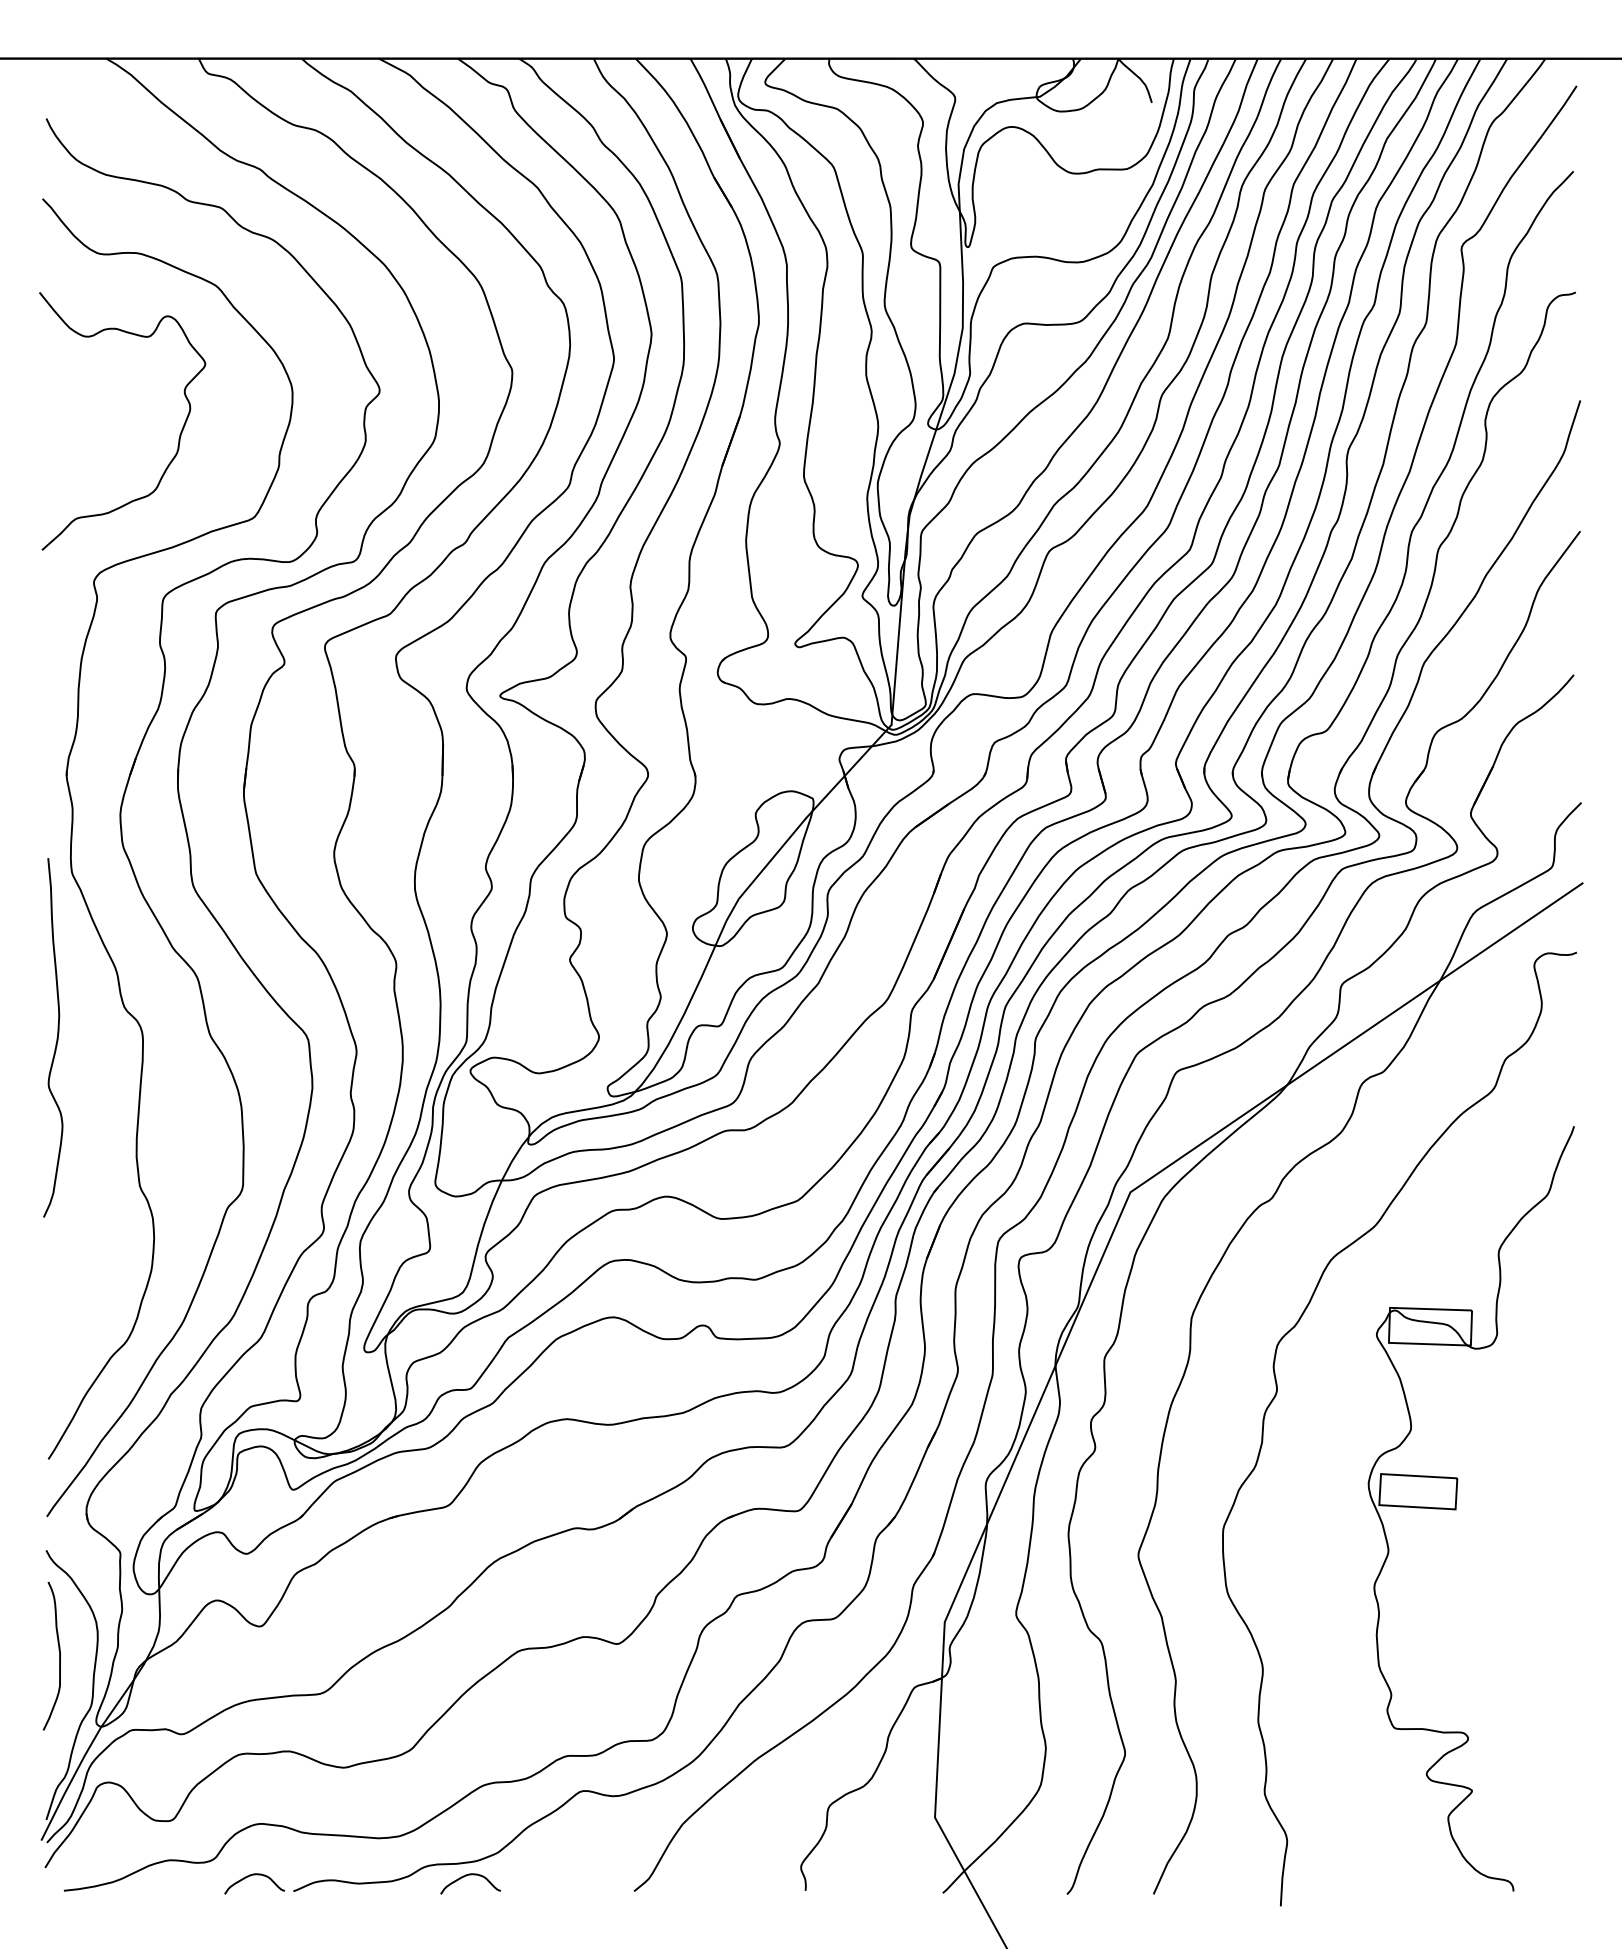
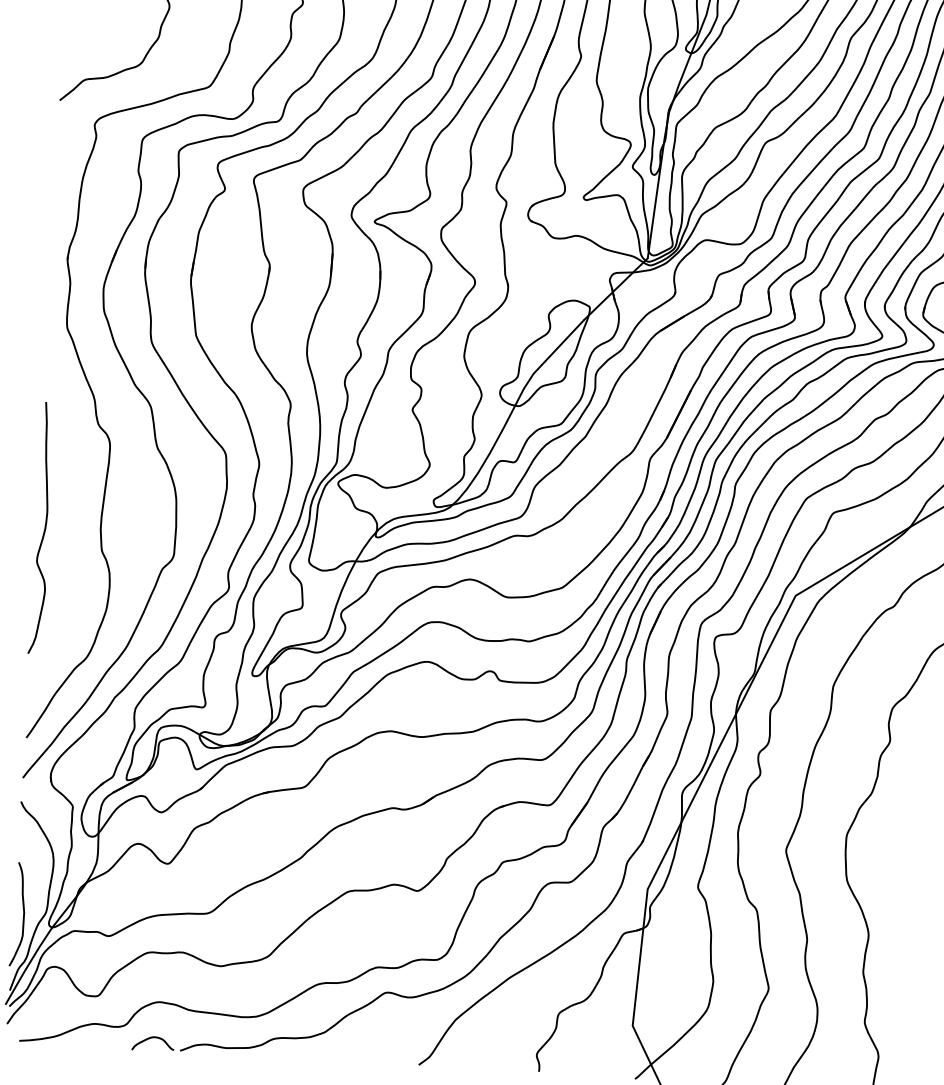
curve: (56, 1038) -> (44, 528), moved
curve: (59, 1655) -> (23, 914), moved
curve: (470, 1875) -> (304, 1047), removed

